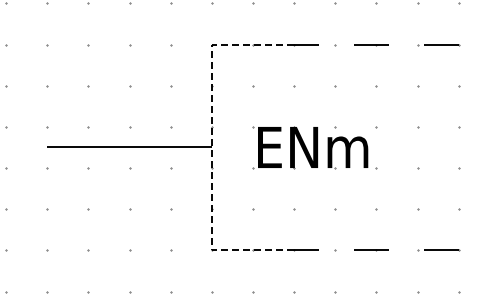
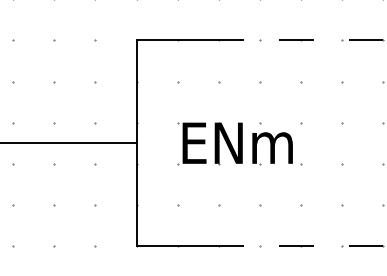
line: (211, 147) -> (136, 143), dashed -> solid

